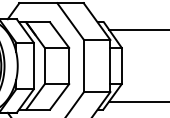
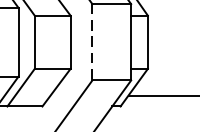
line: (84, 66) -> (93, 42), solid -> dashed

